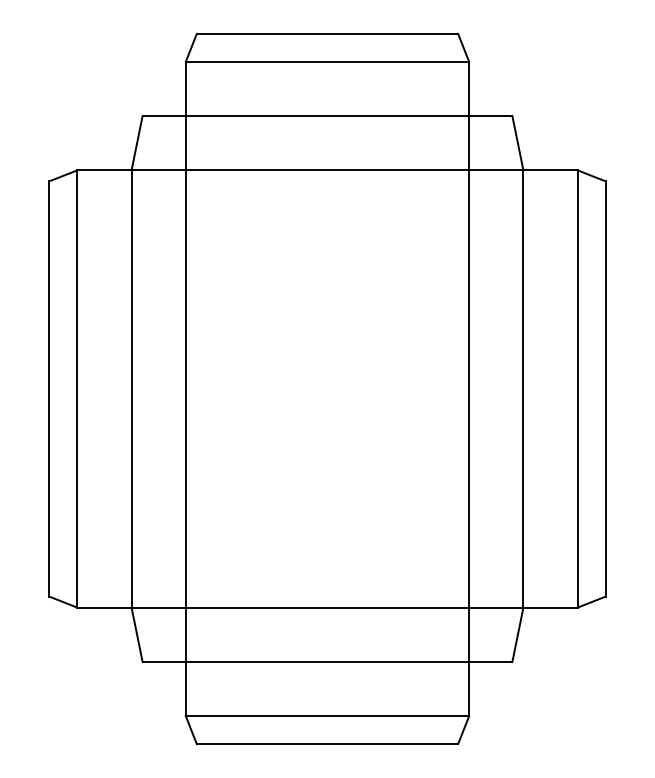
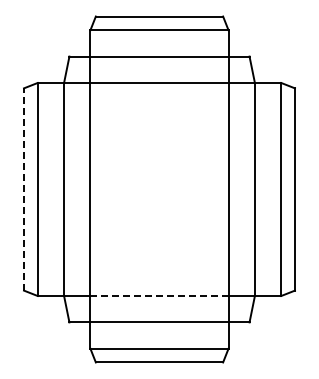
line: (50, 386) -> (24, 188), solid -> dashed
line: (327, 606) -> (159, 295), solid -> dashed

